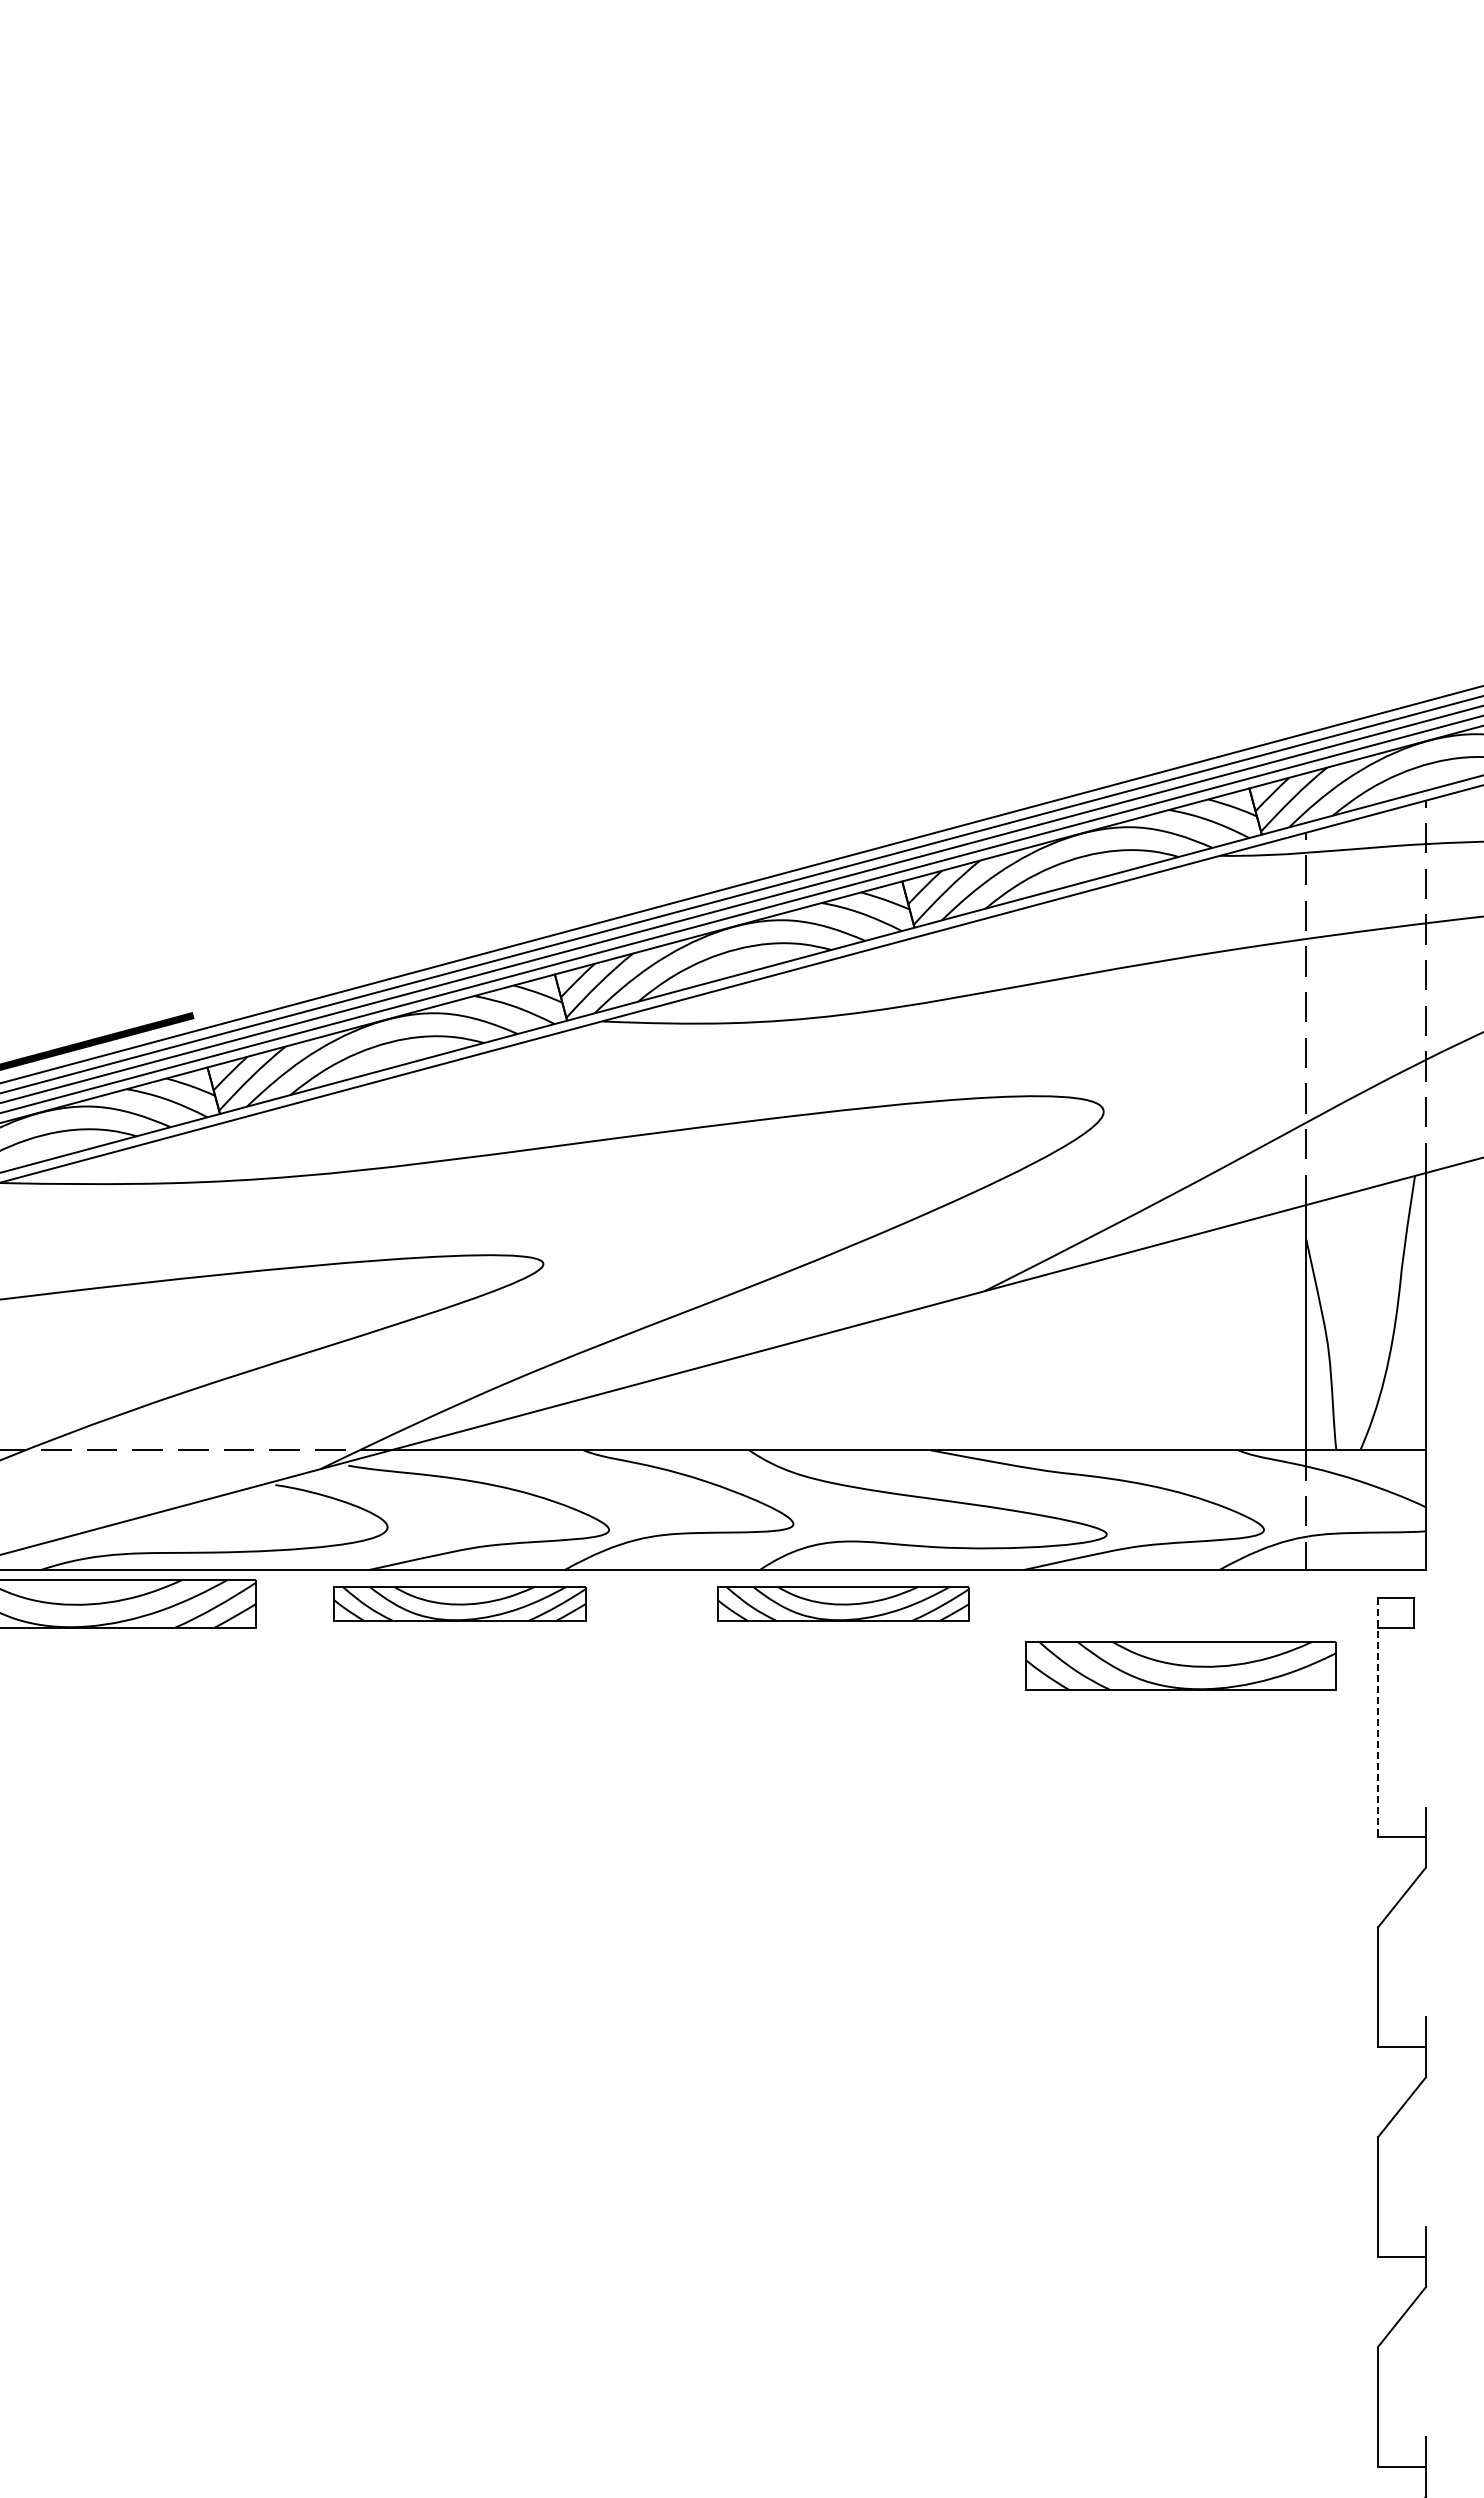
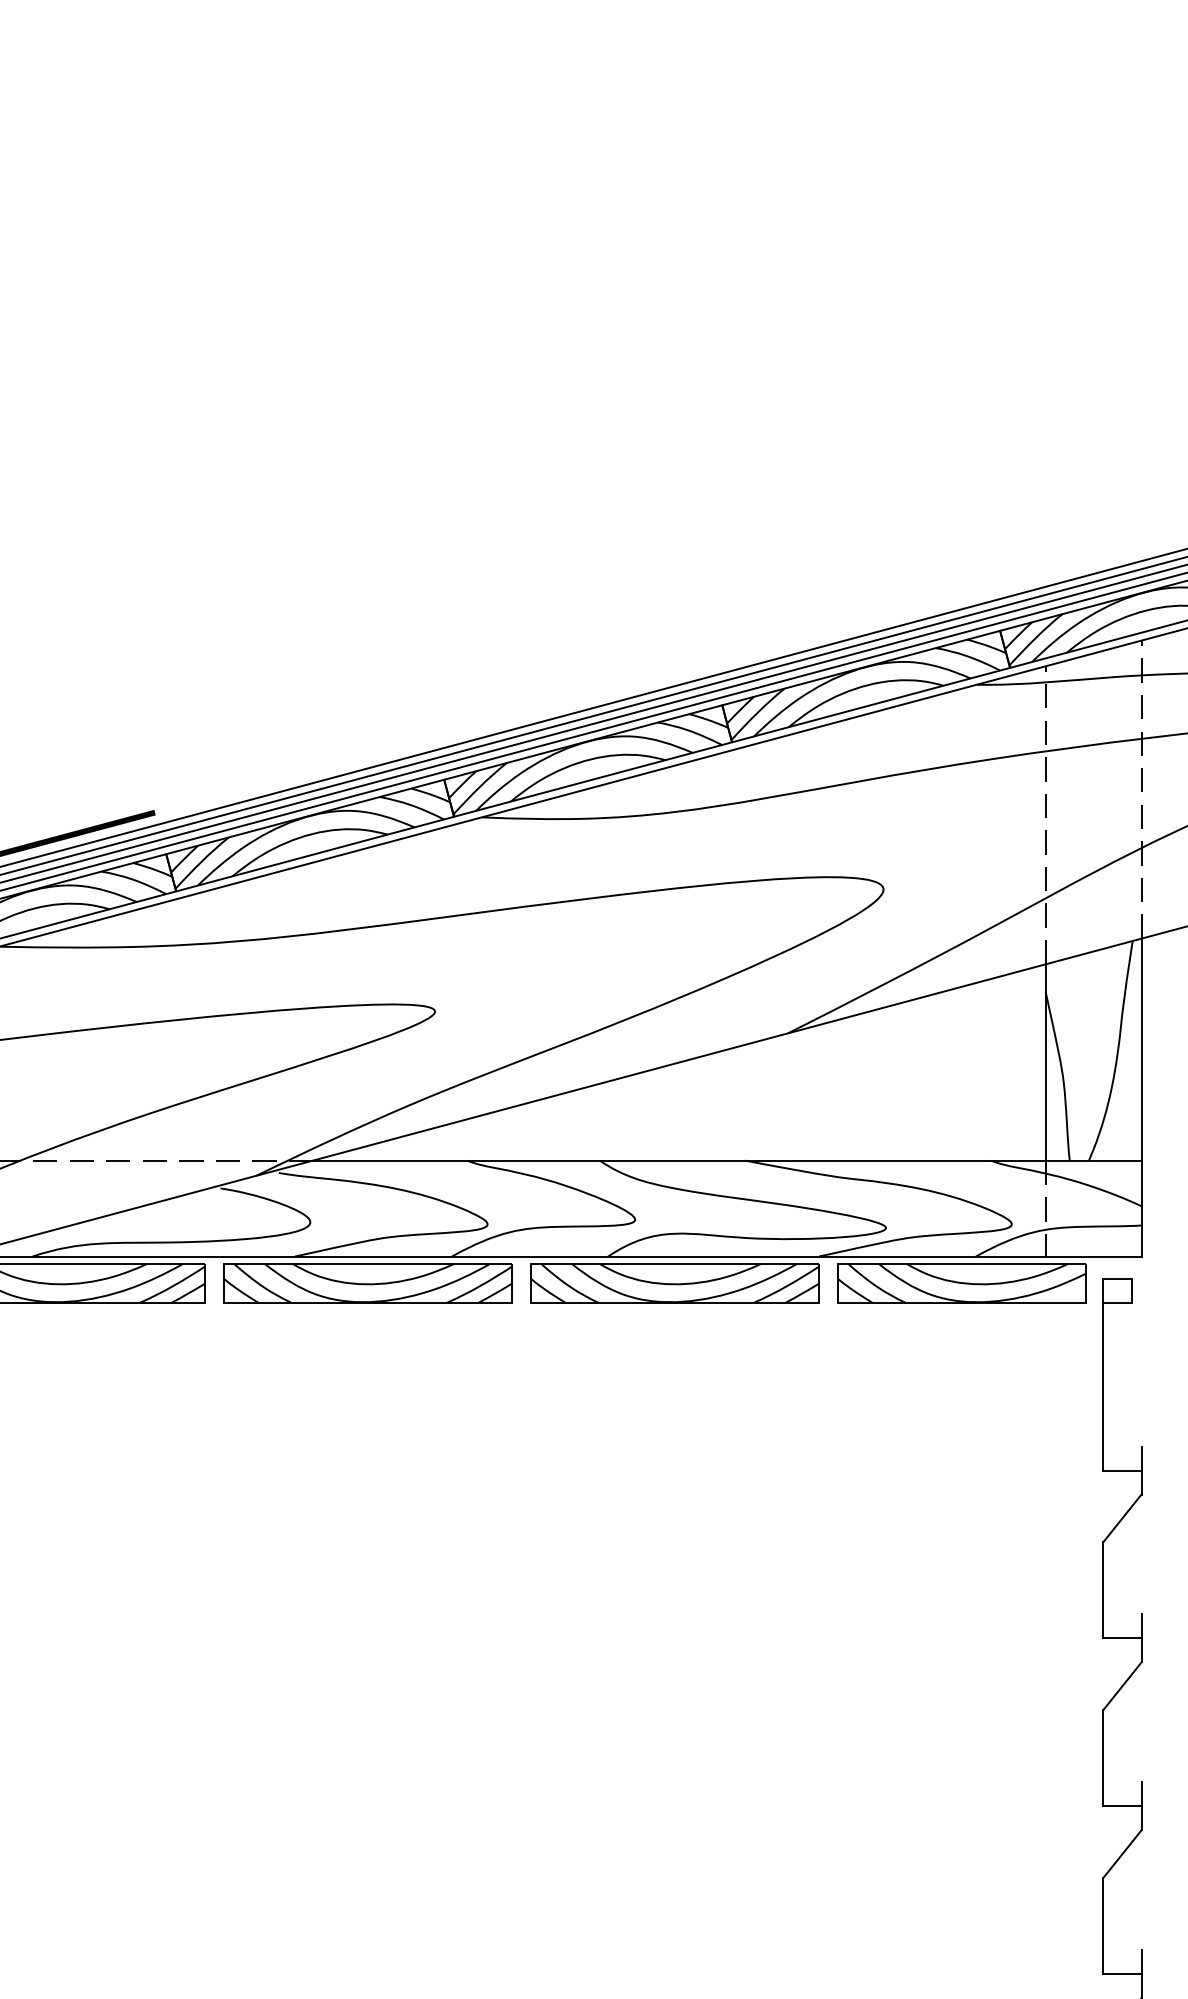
part: (459, 1603) -> (367, 1283), size x1.43
part: (843, 1603) -> (675, 1283), size x1.43
part: (1180, 1665) -> (961, 1283), moved
line: (1378, 1717) -> (1103, 1374), dashed -> solid

